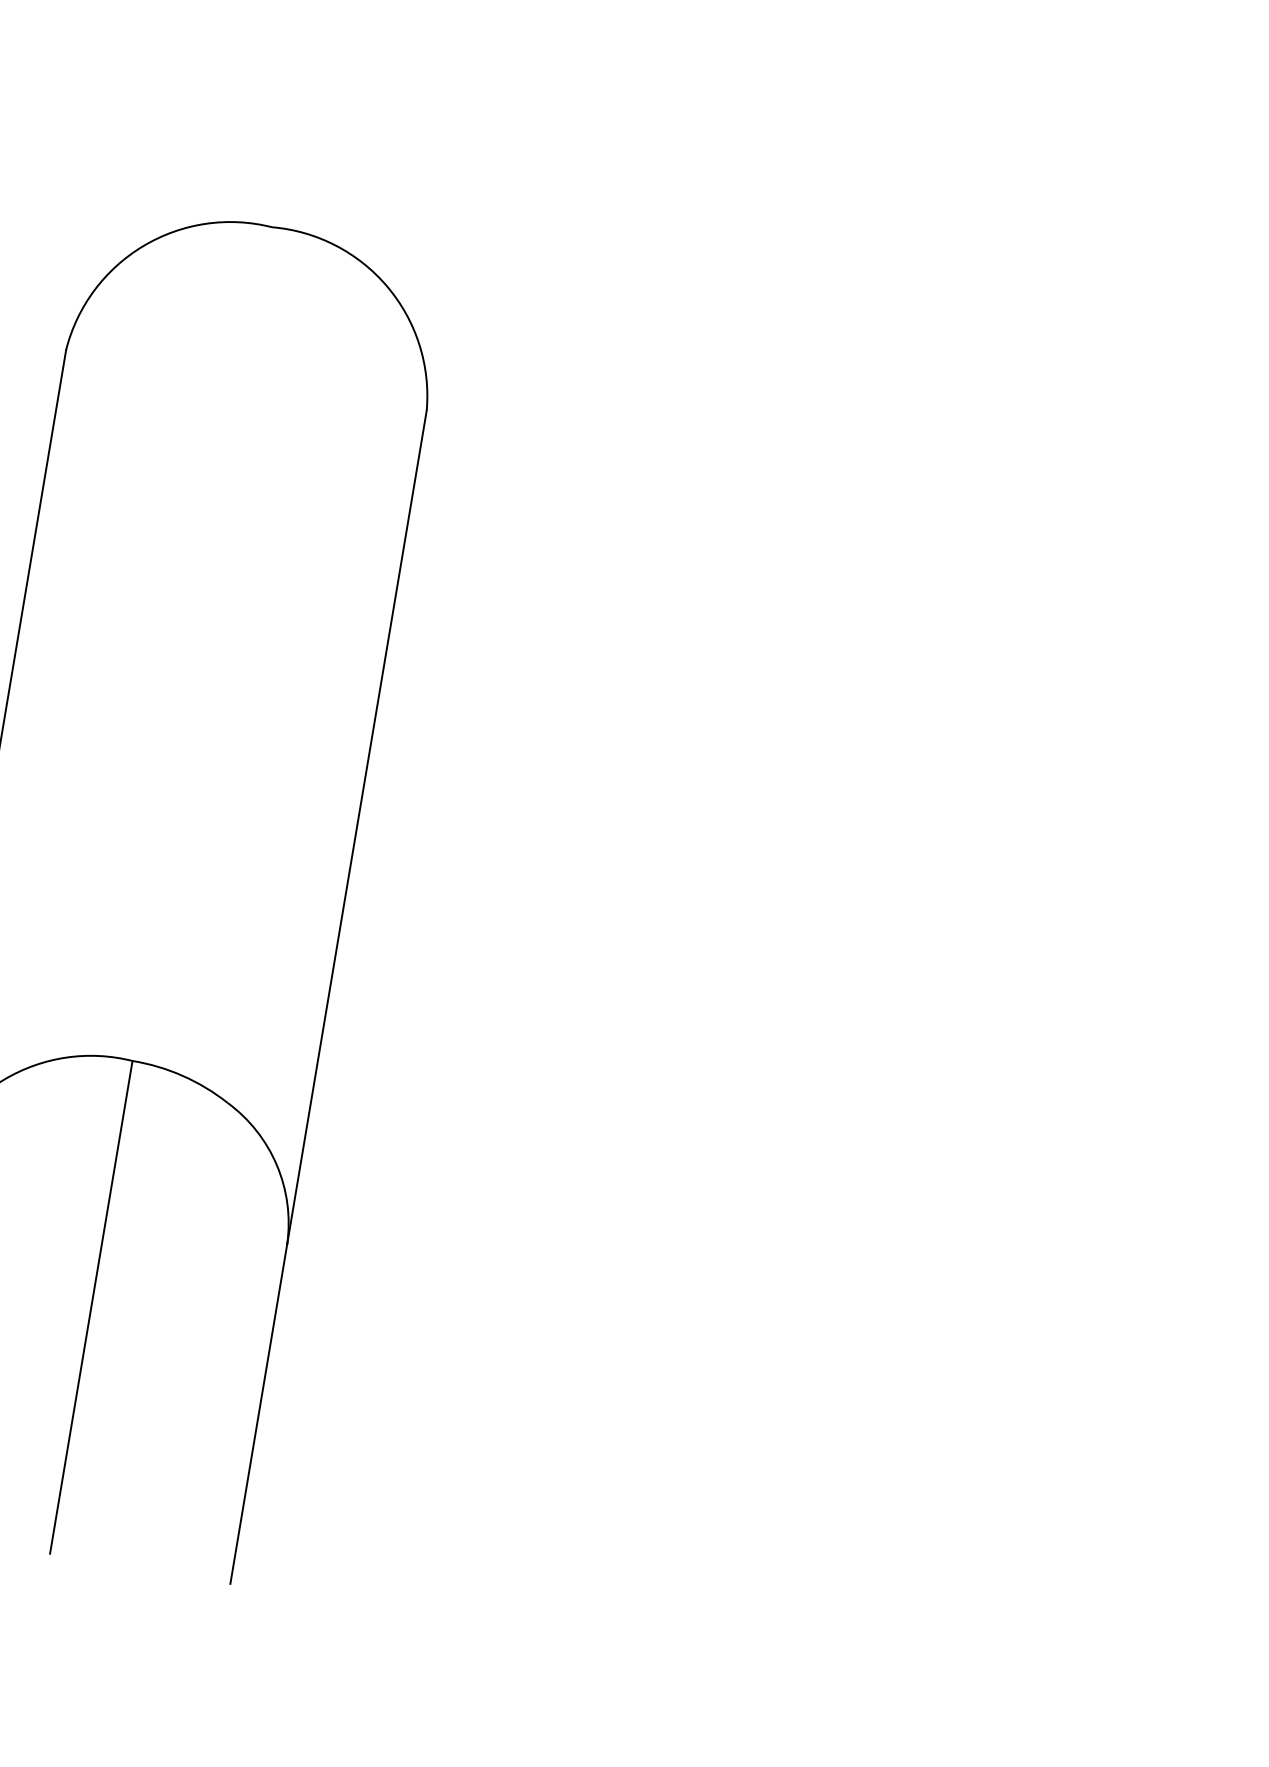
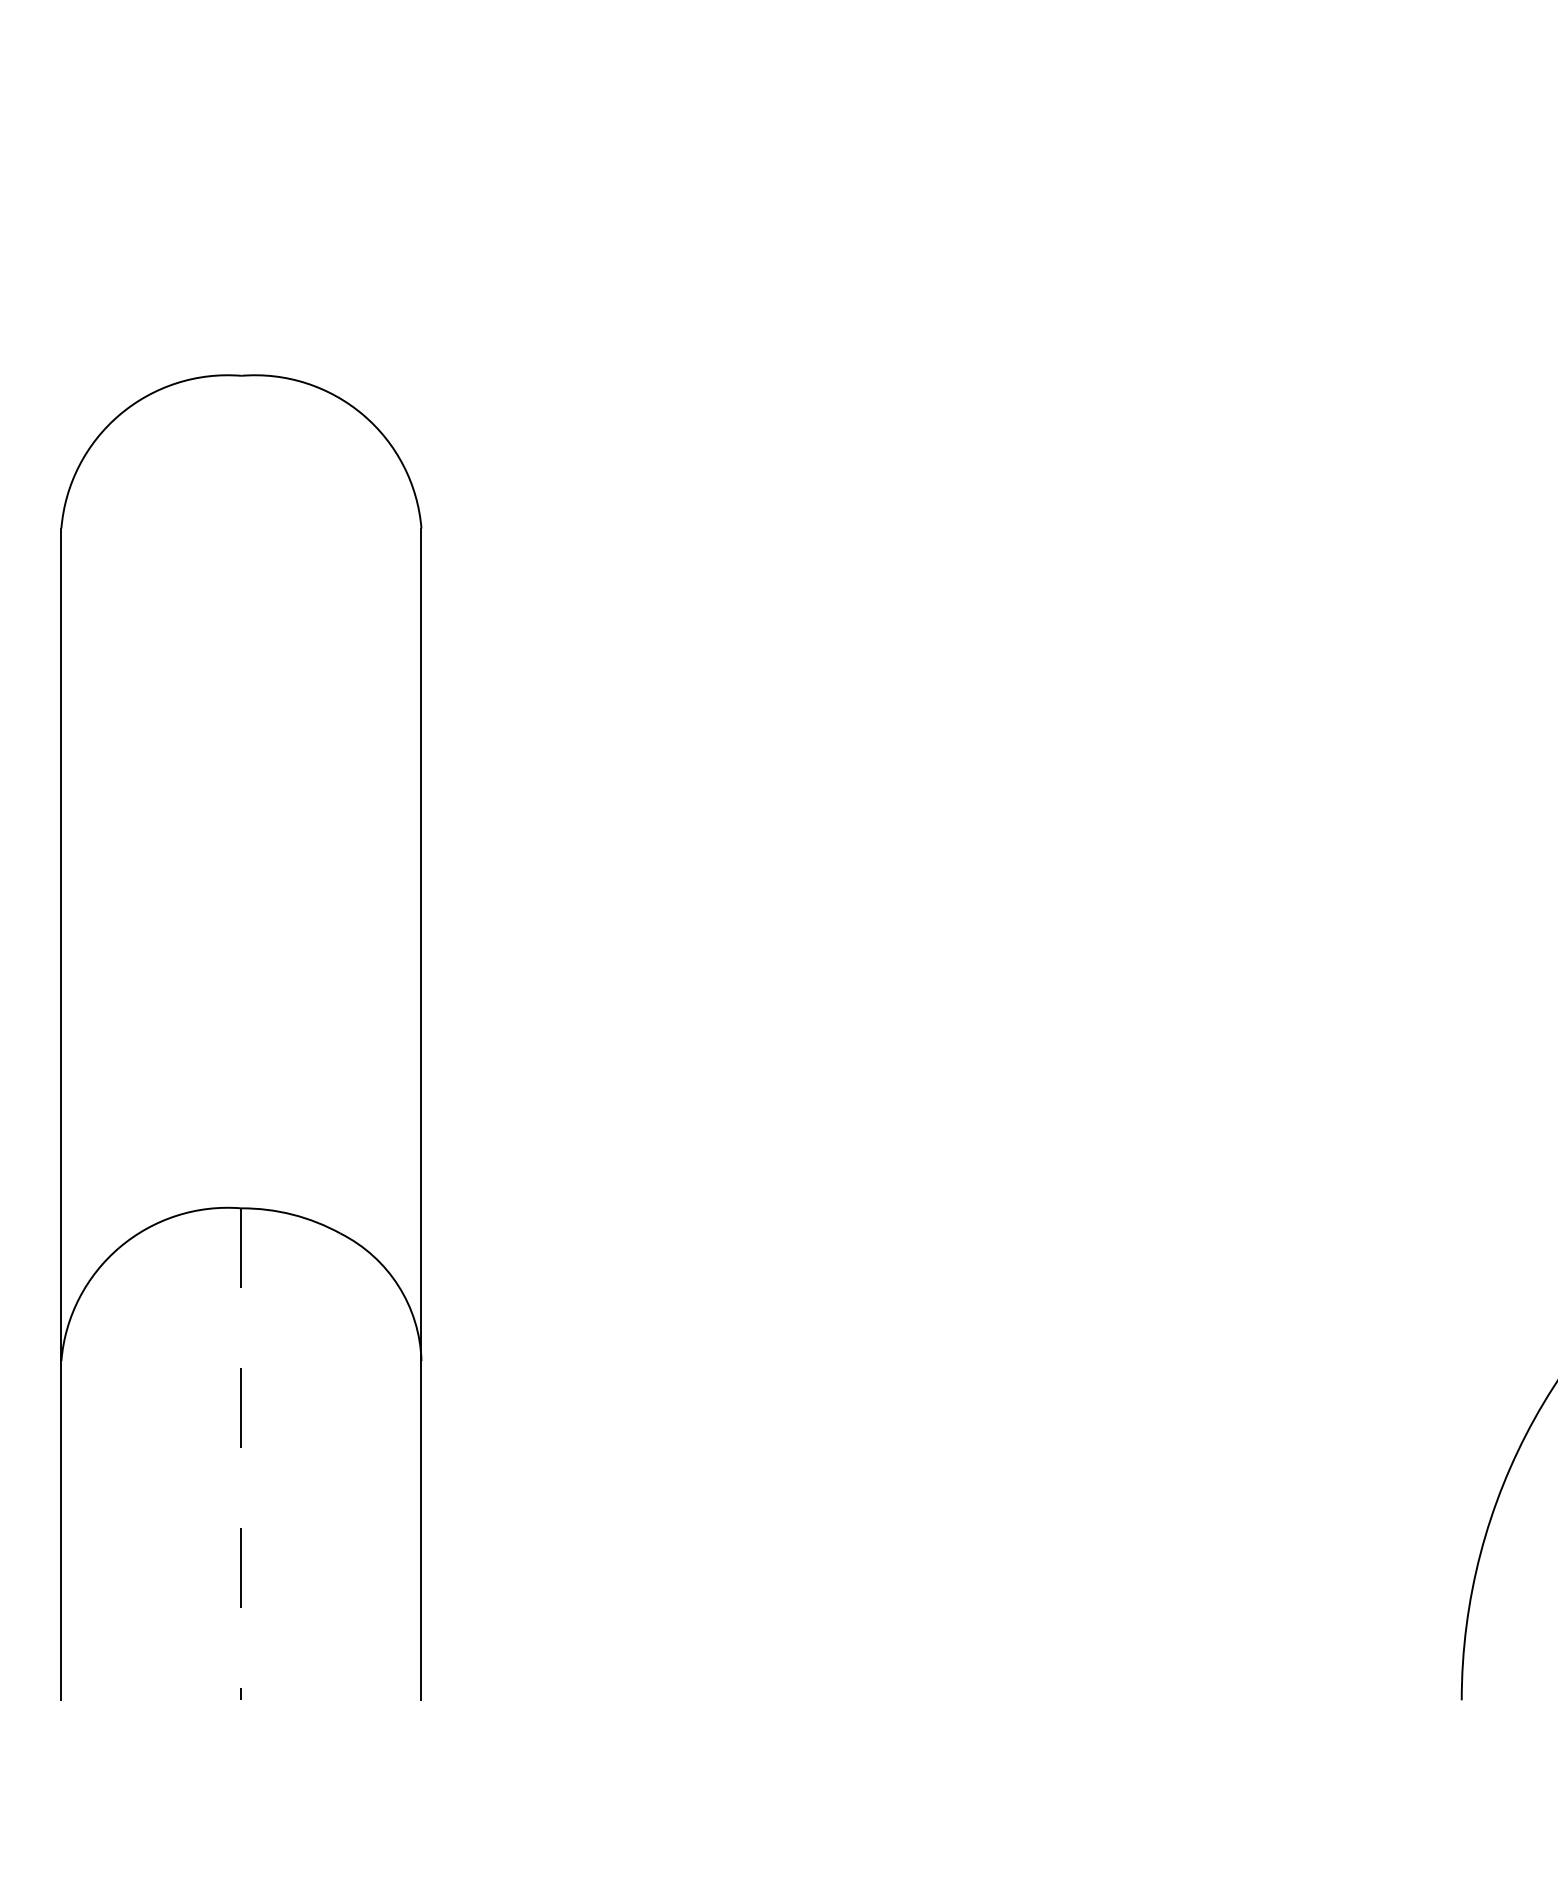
line: (91, 1307) -> (241, 1454), solid -> dashed

